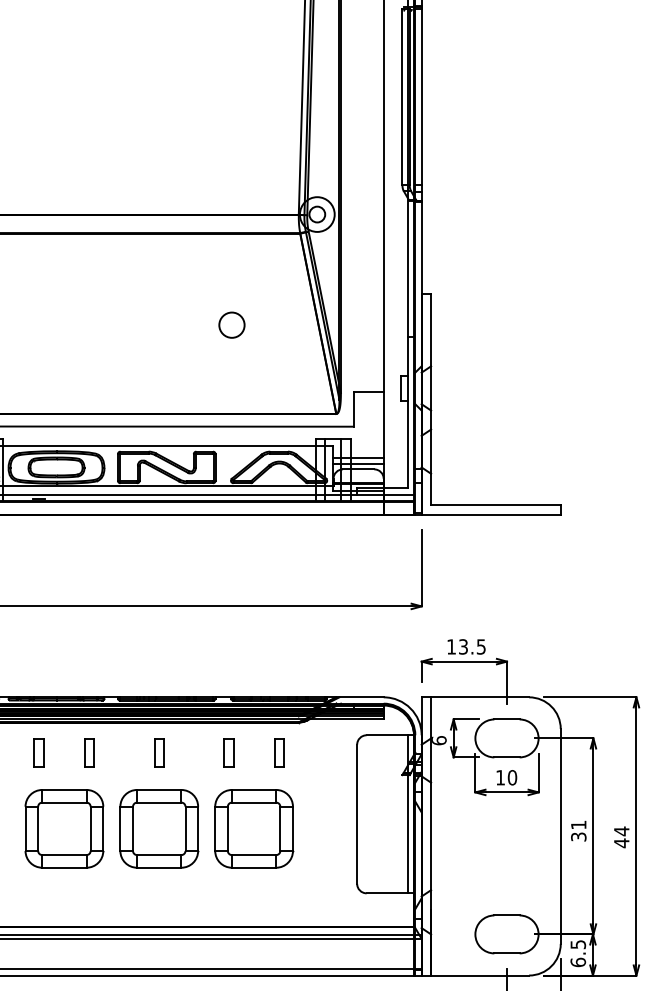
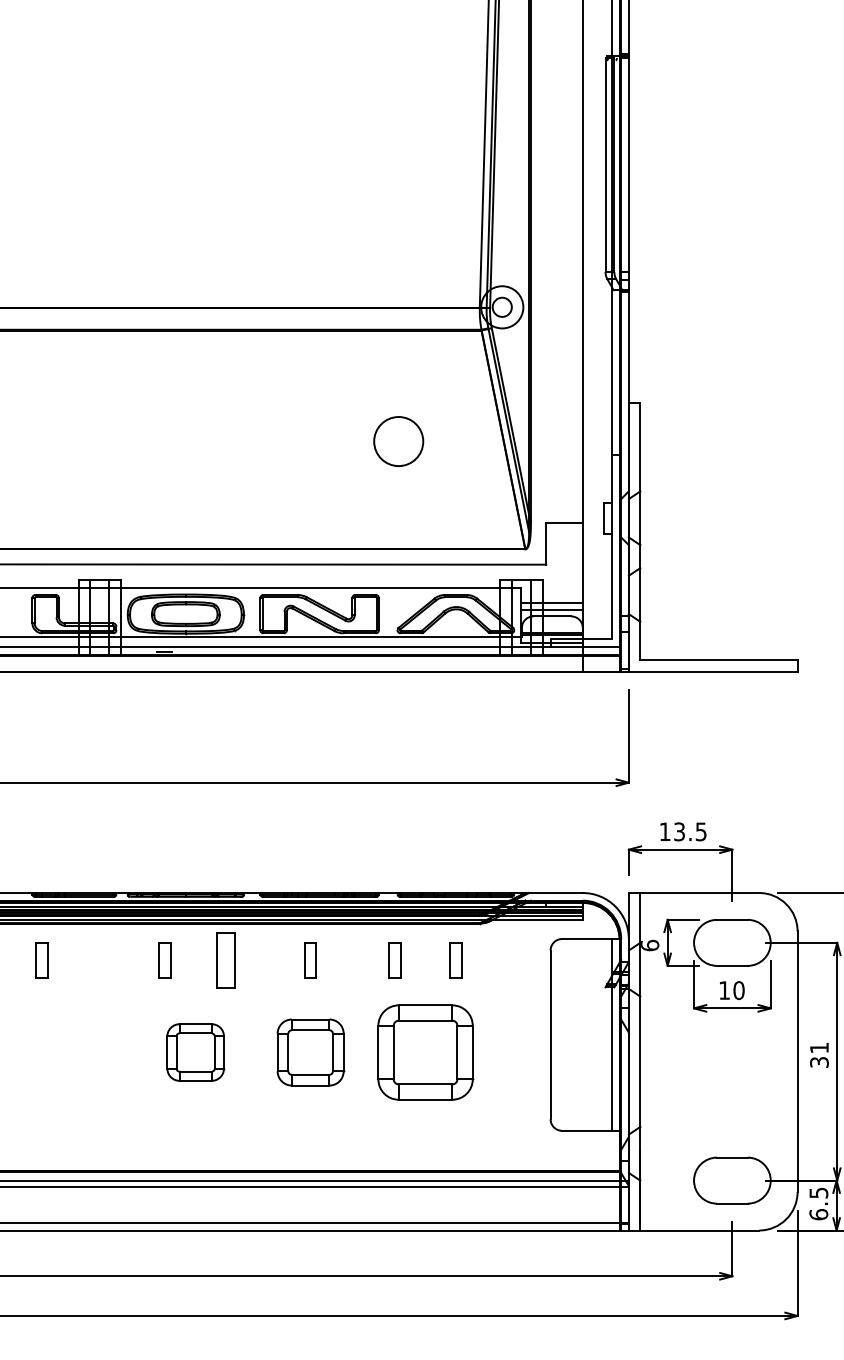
circle: (231, 325) -> (398, 441), size x1.6
part: (89, 752) -> (225, 960), size x1.6
part: (64, 828) -> (195, 1052), size x0.6
part: (159, 828) -> (310, 1052), size x0.7

